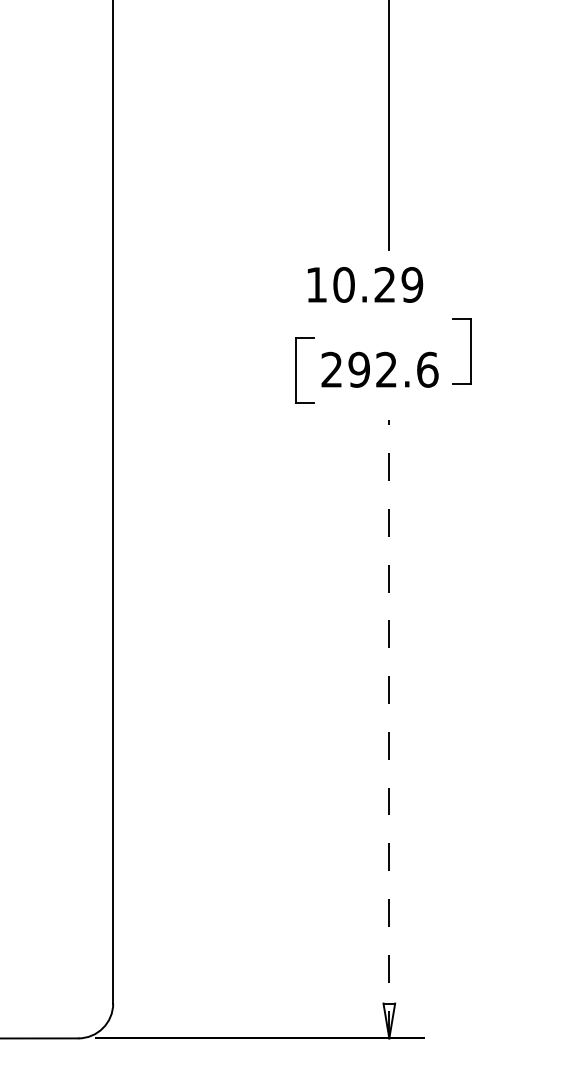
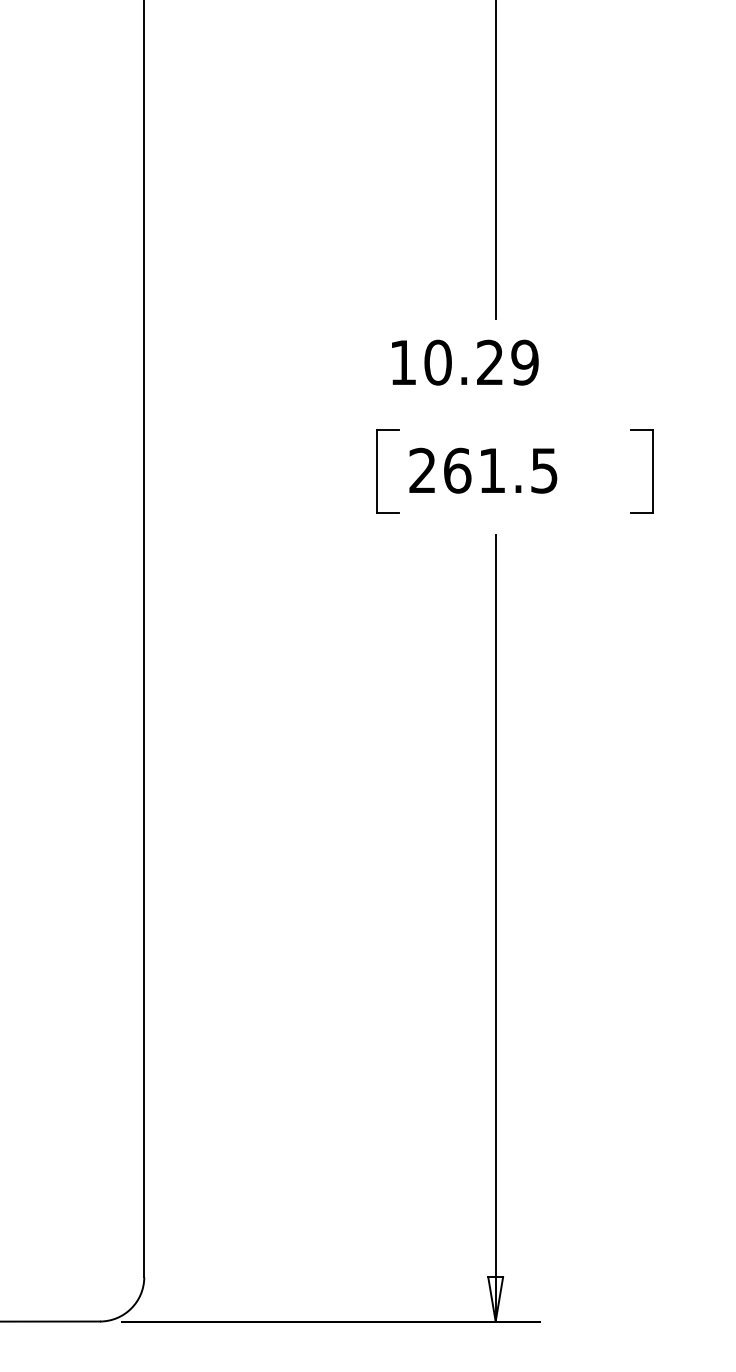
part: (470, 351) -> (652, 471), moved
text: (393, 369) -> (500, 470), 292.6 -> 261.5
line: (389, 728) -> (495, 927), dashed -> solid

